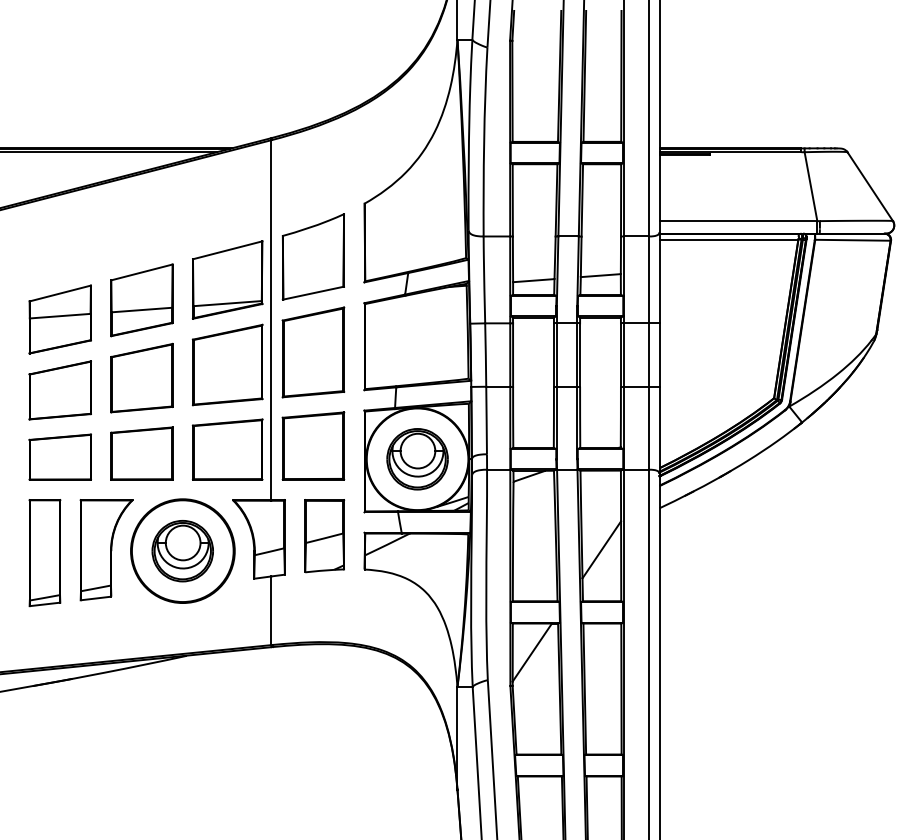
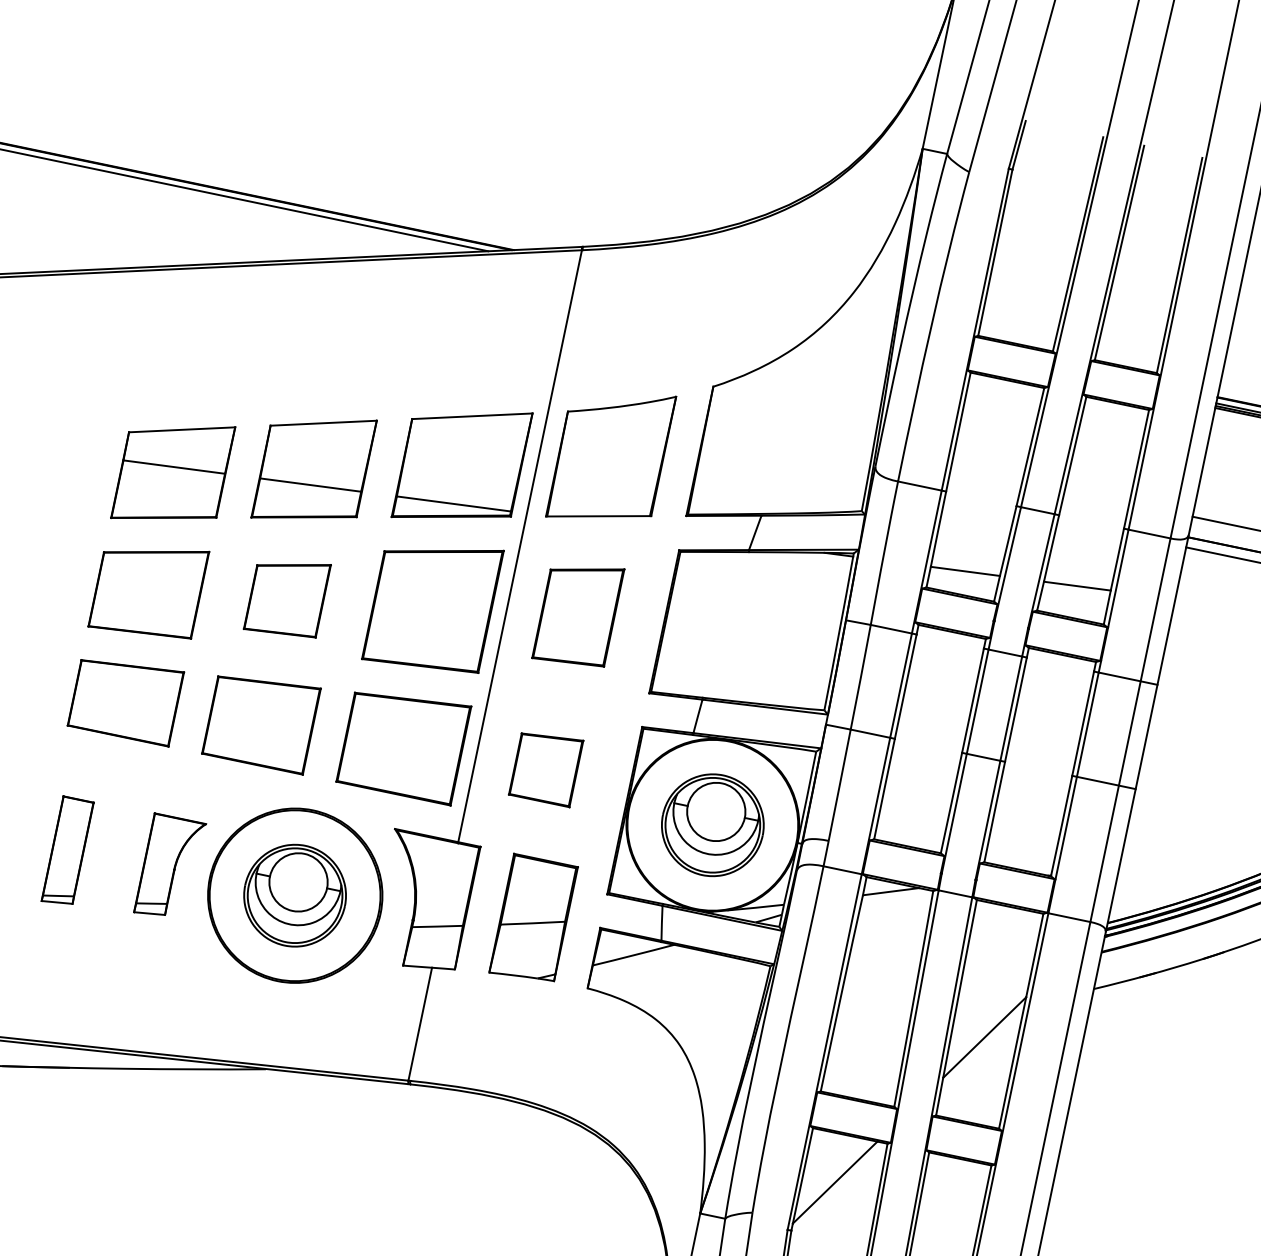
part: (313, 352) -> (578, 613), size x0.7
part: (141, 377) -> (286, 595), size x0.7
part: (313, 445) -> (546, 766), size x0.6
part: (106, 550) -> (169, 868), size x0.6
part: (44, 553) -> (66, 852), size x0.6

